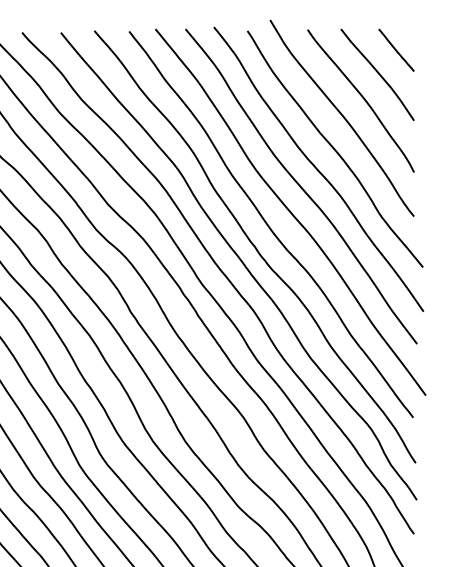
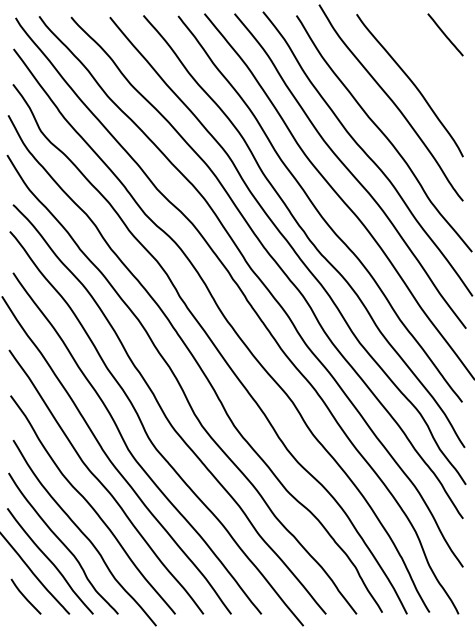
curve: (377, 73) -> (426, 58), removed

